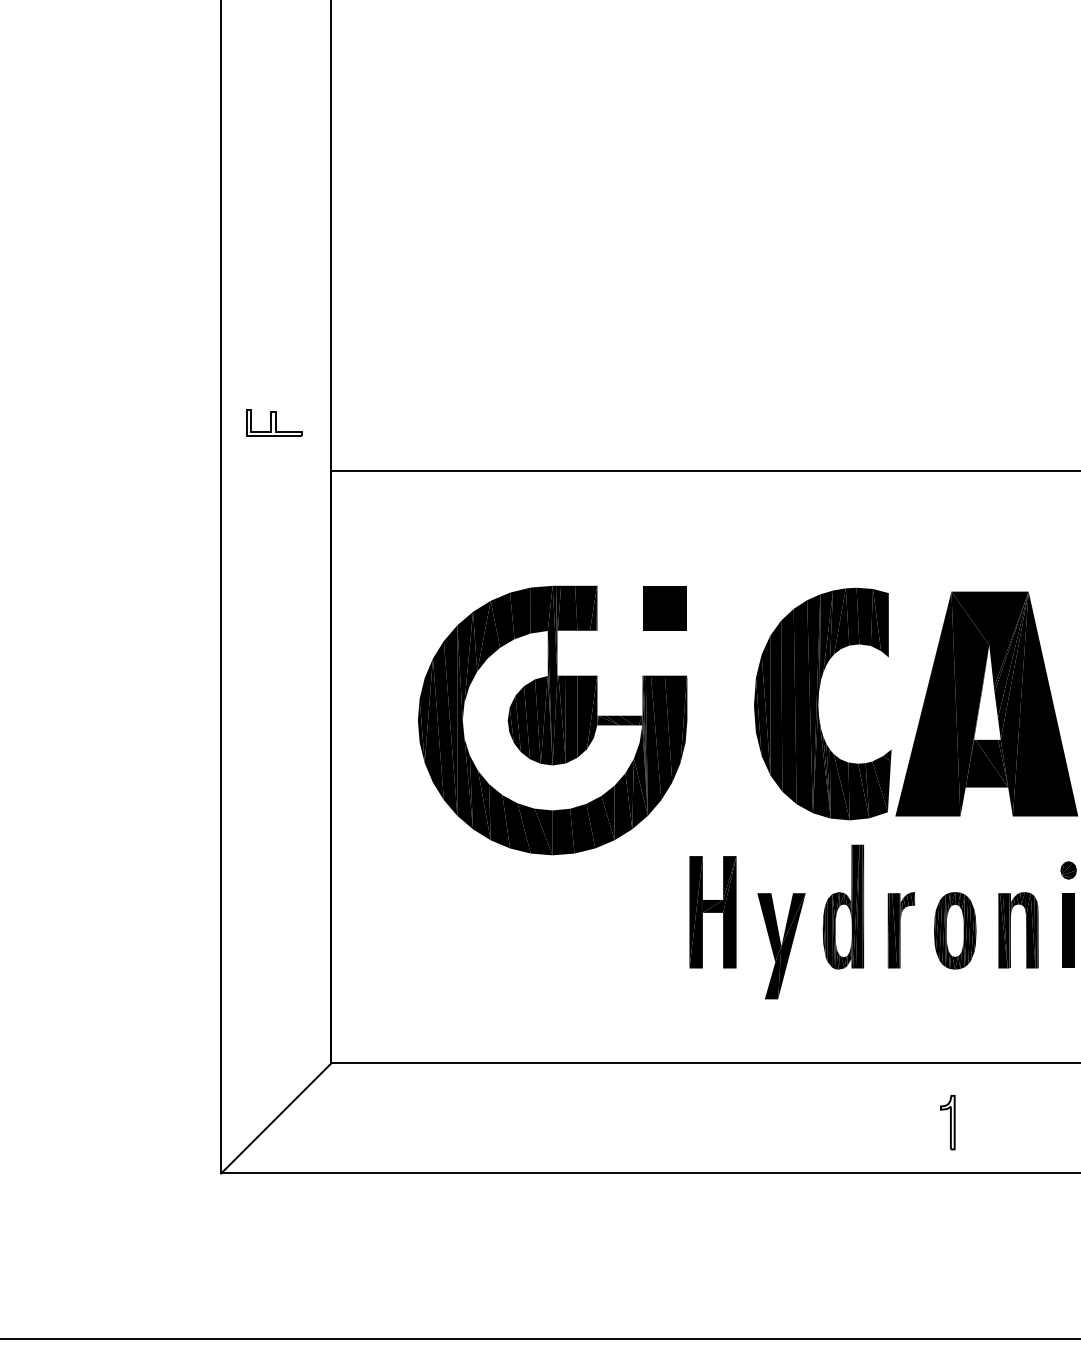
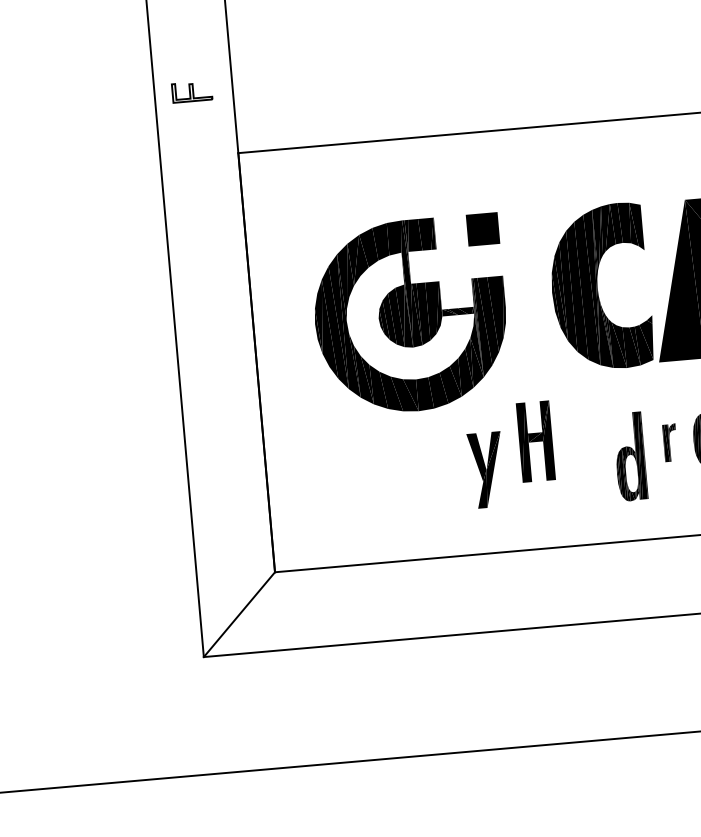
part: (274, 422) -> (192, 91), moved
part: (842, 906) -> (629, 456), moved
part: (900, 930) -> (669, 442), size x0.7
part: (781, 946) -> (486, 470), moved

